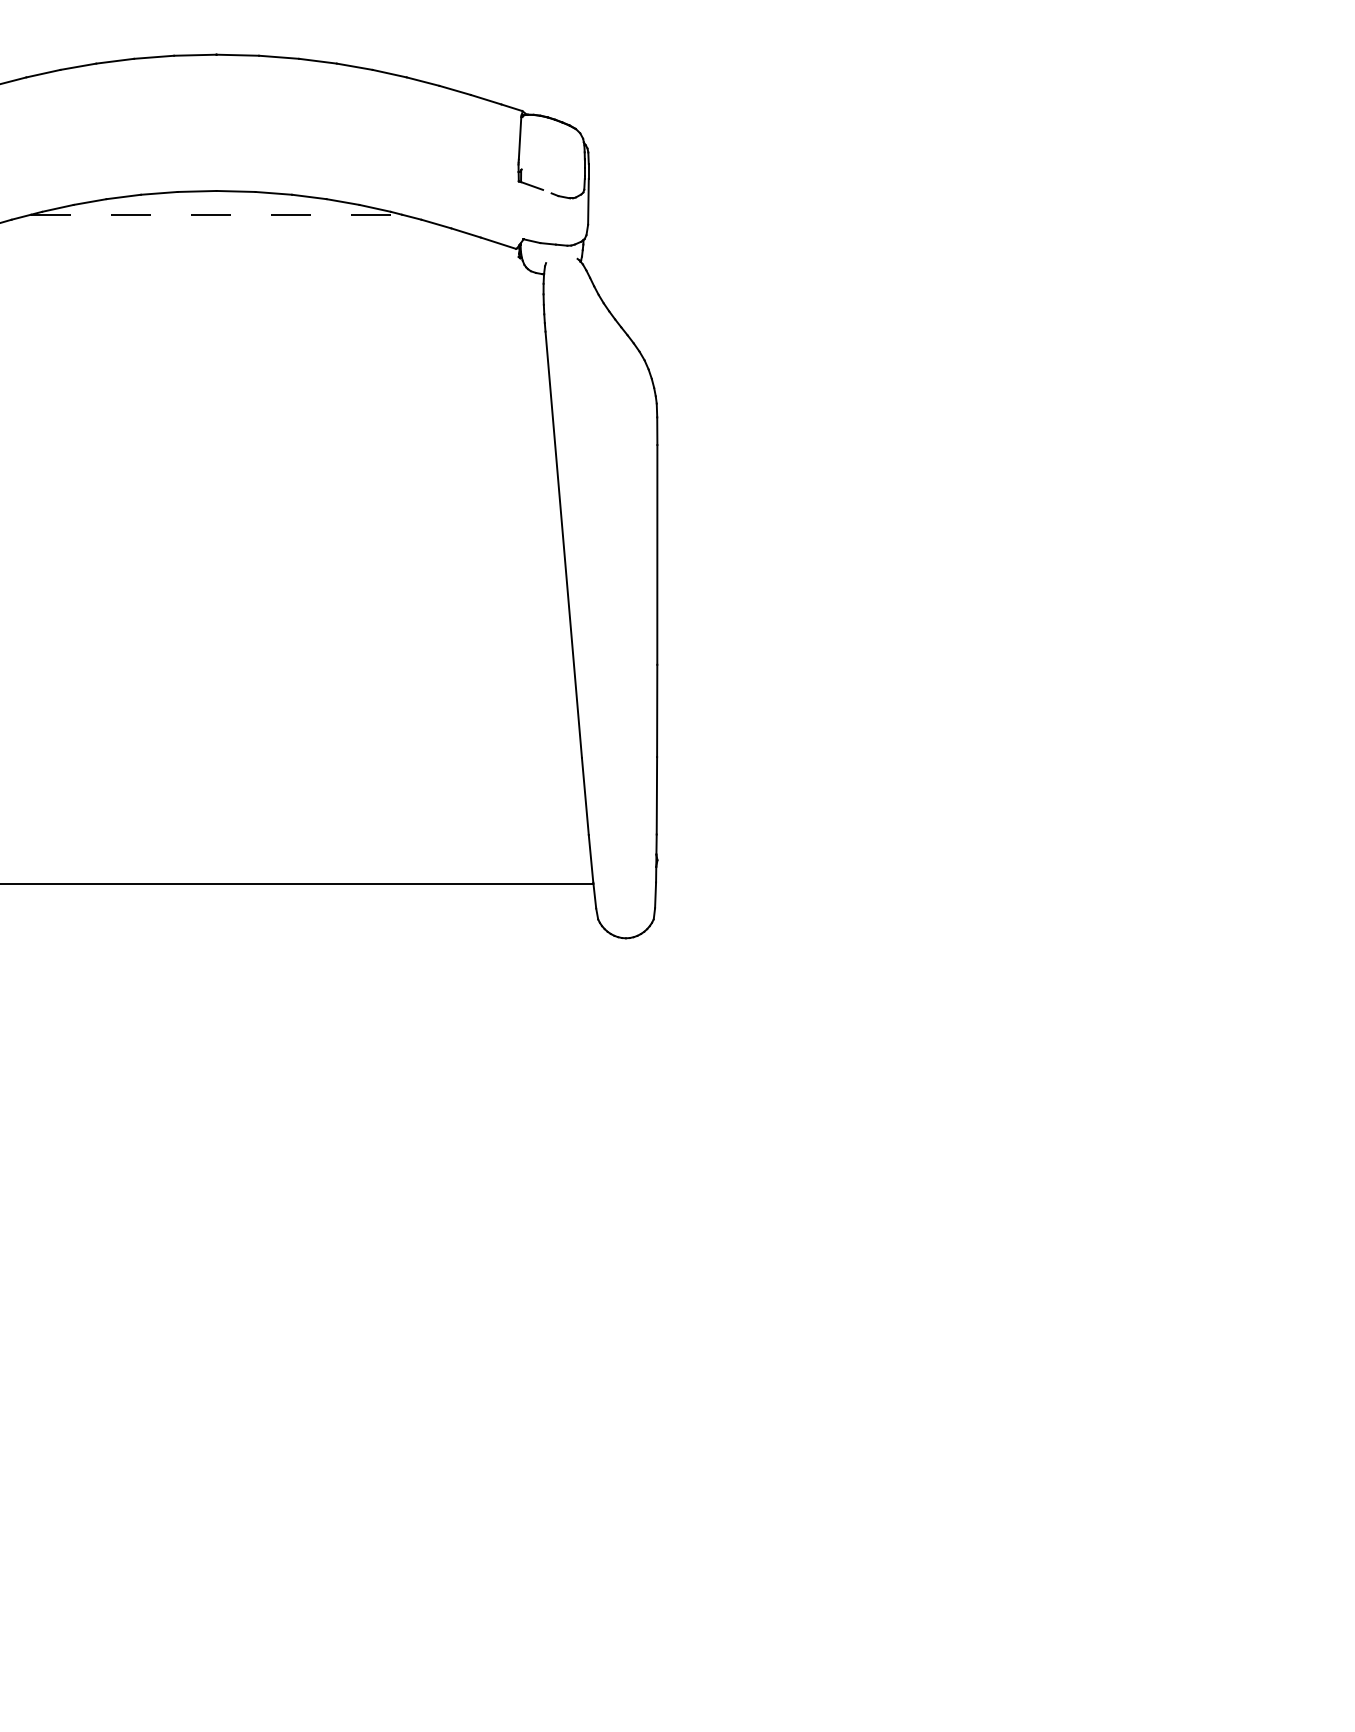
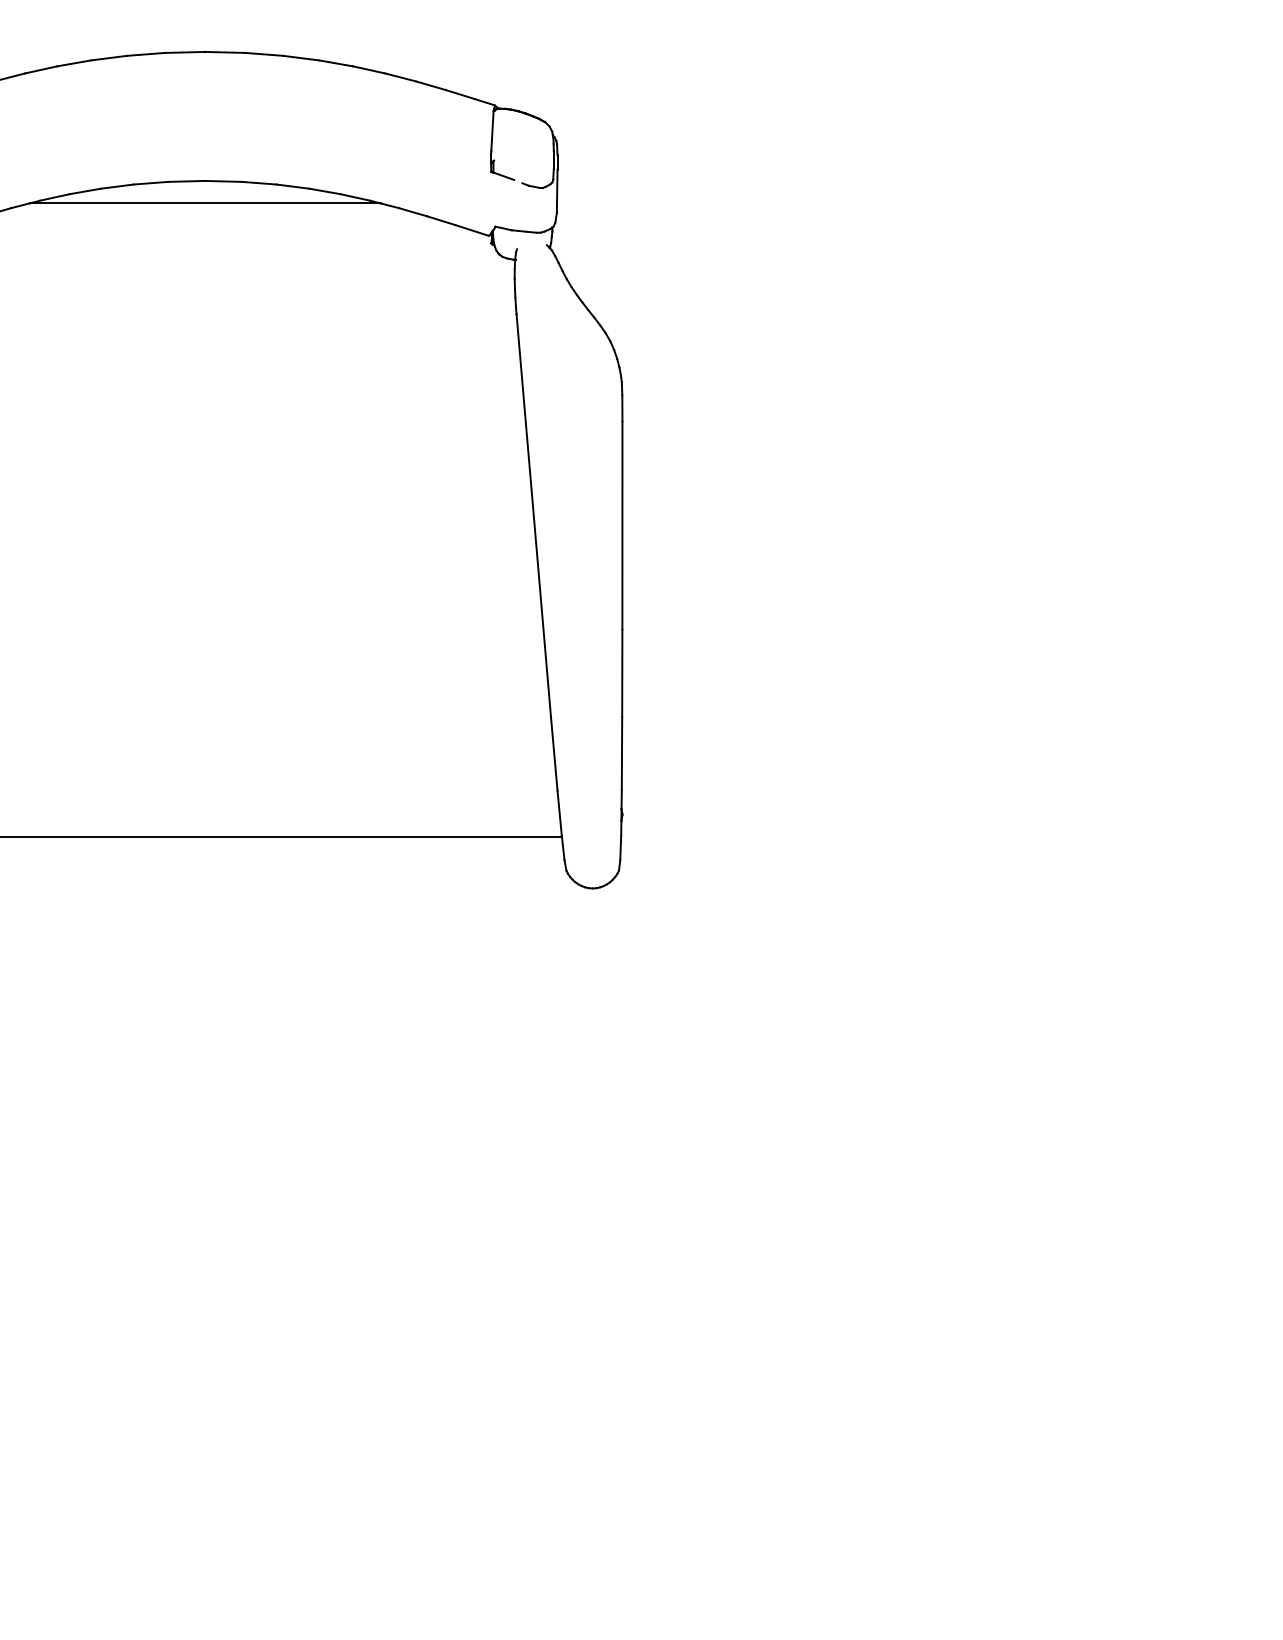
line: (217, 214) -> (206, 203), dashed -> solid

